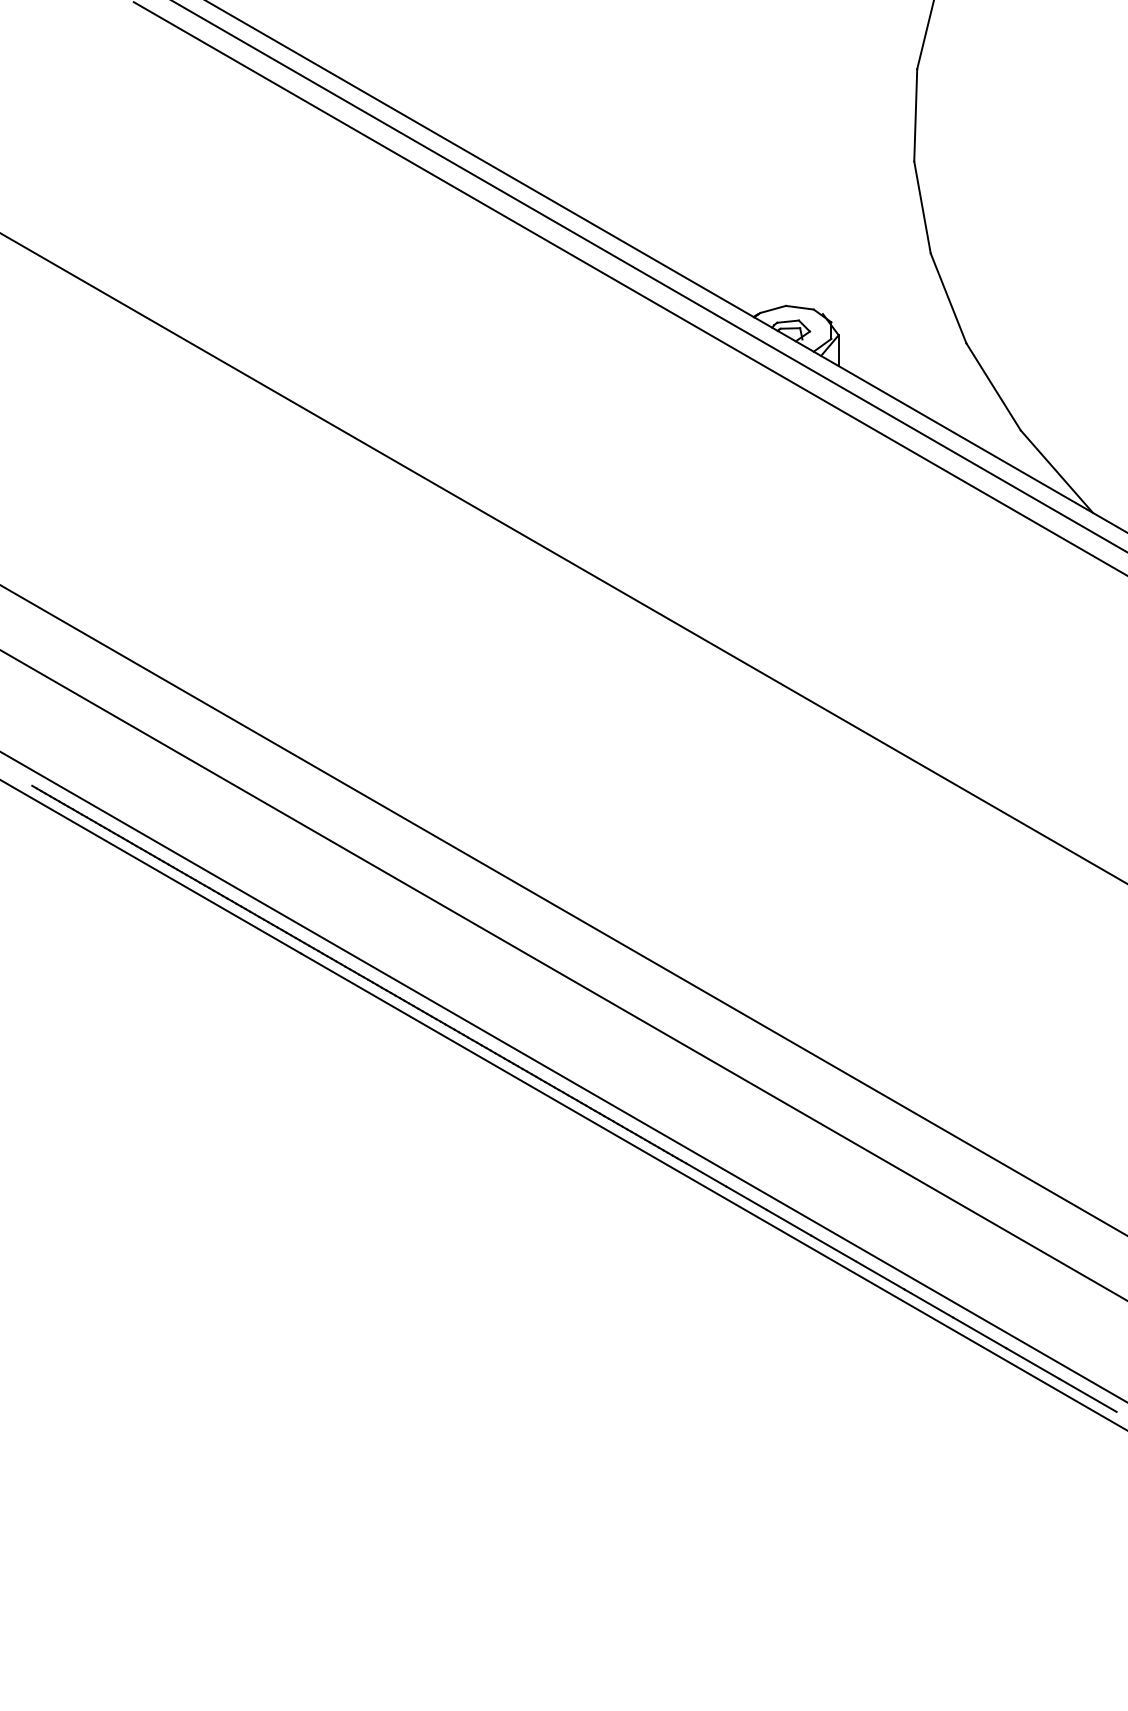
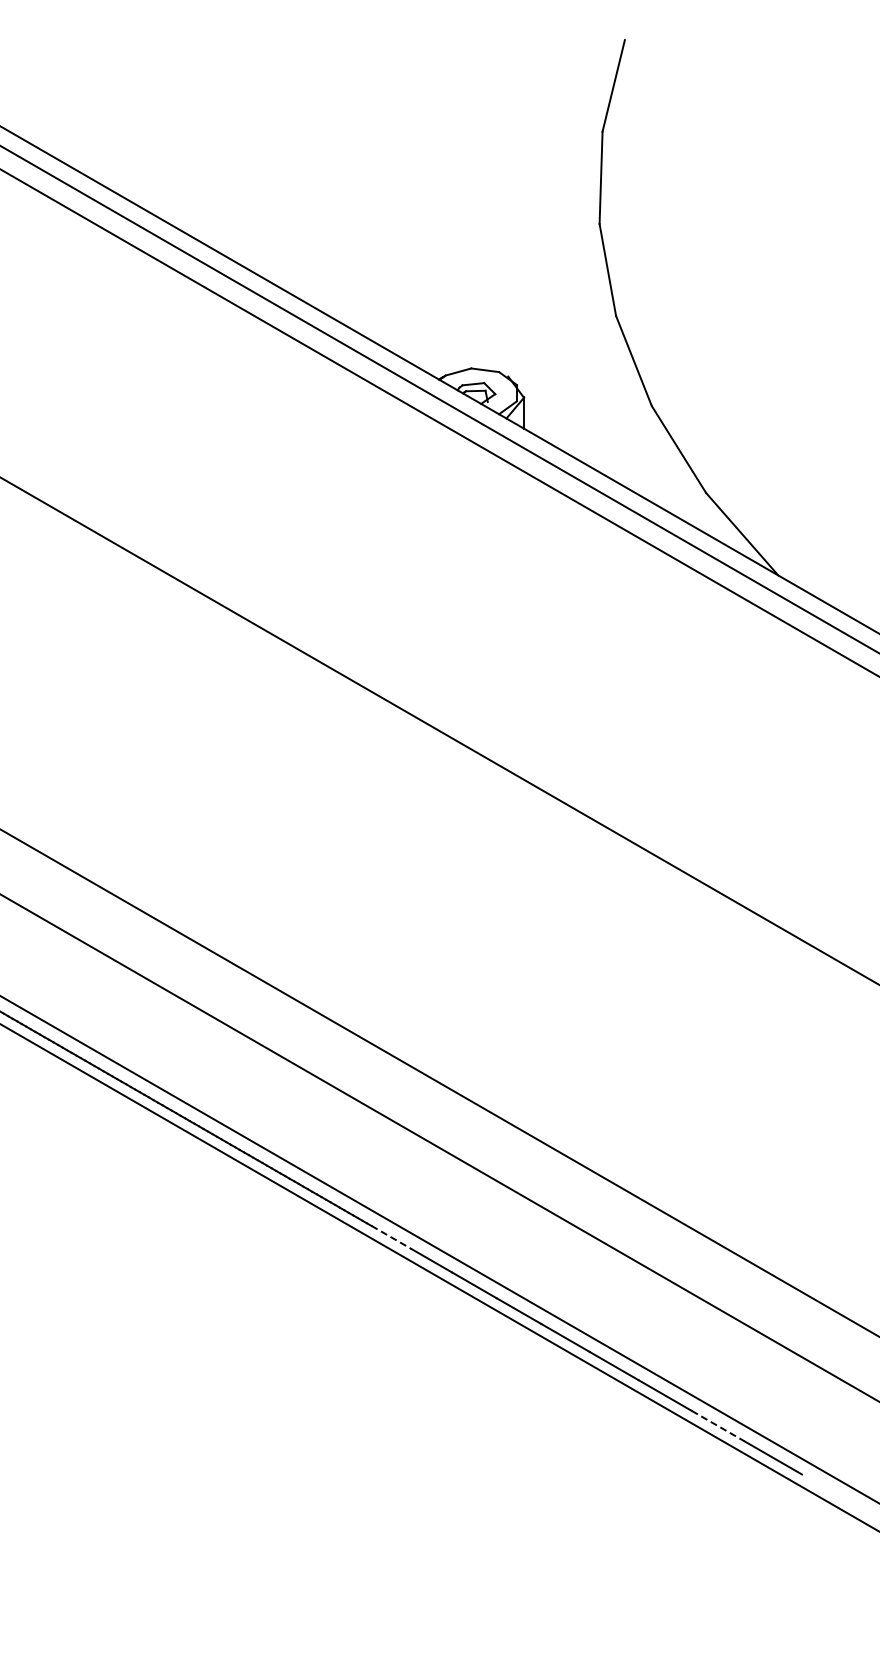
line: (706, 1175) -> (391, 1238), solid -> dashed
line: (1032, 1363) -> (717, 1426), solid -> dashed

